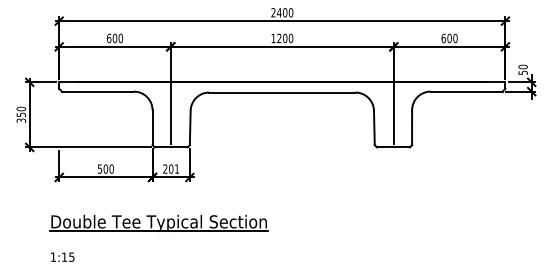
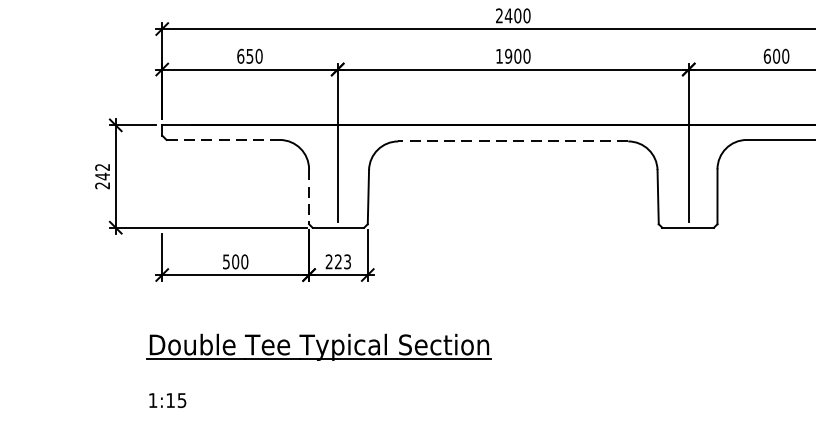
text: (114, 38) -> (249, 56), 600 -> 650
text: (279, 38) -> (508, 56), 1200 -> 1900
line: (98, 91) -> (224, 139), solid -> dashed
line: (281, 92) -> (511, 141), solid -> dashed
text: (21, 114) -> (102, 175), 350 -> 242
line: (152, 128) -> (308, 197), solid -> dashed
text: (174, 168) -> (343, 260), 201 -> 223

